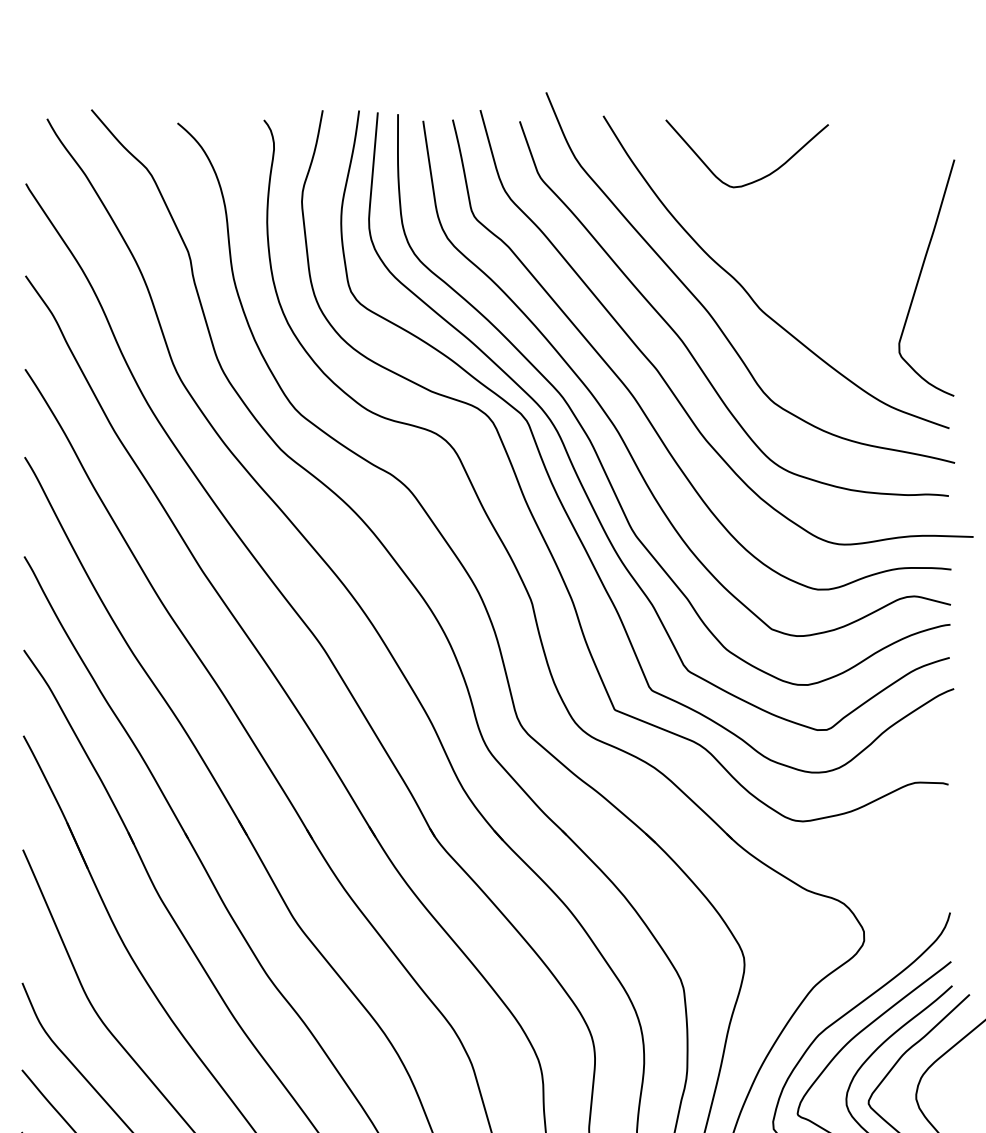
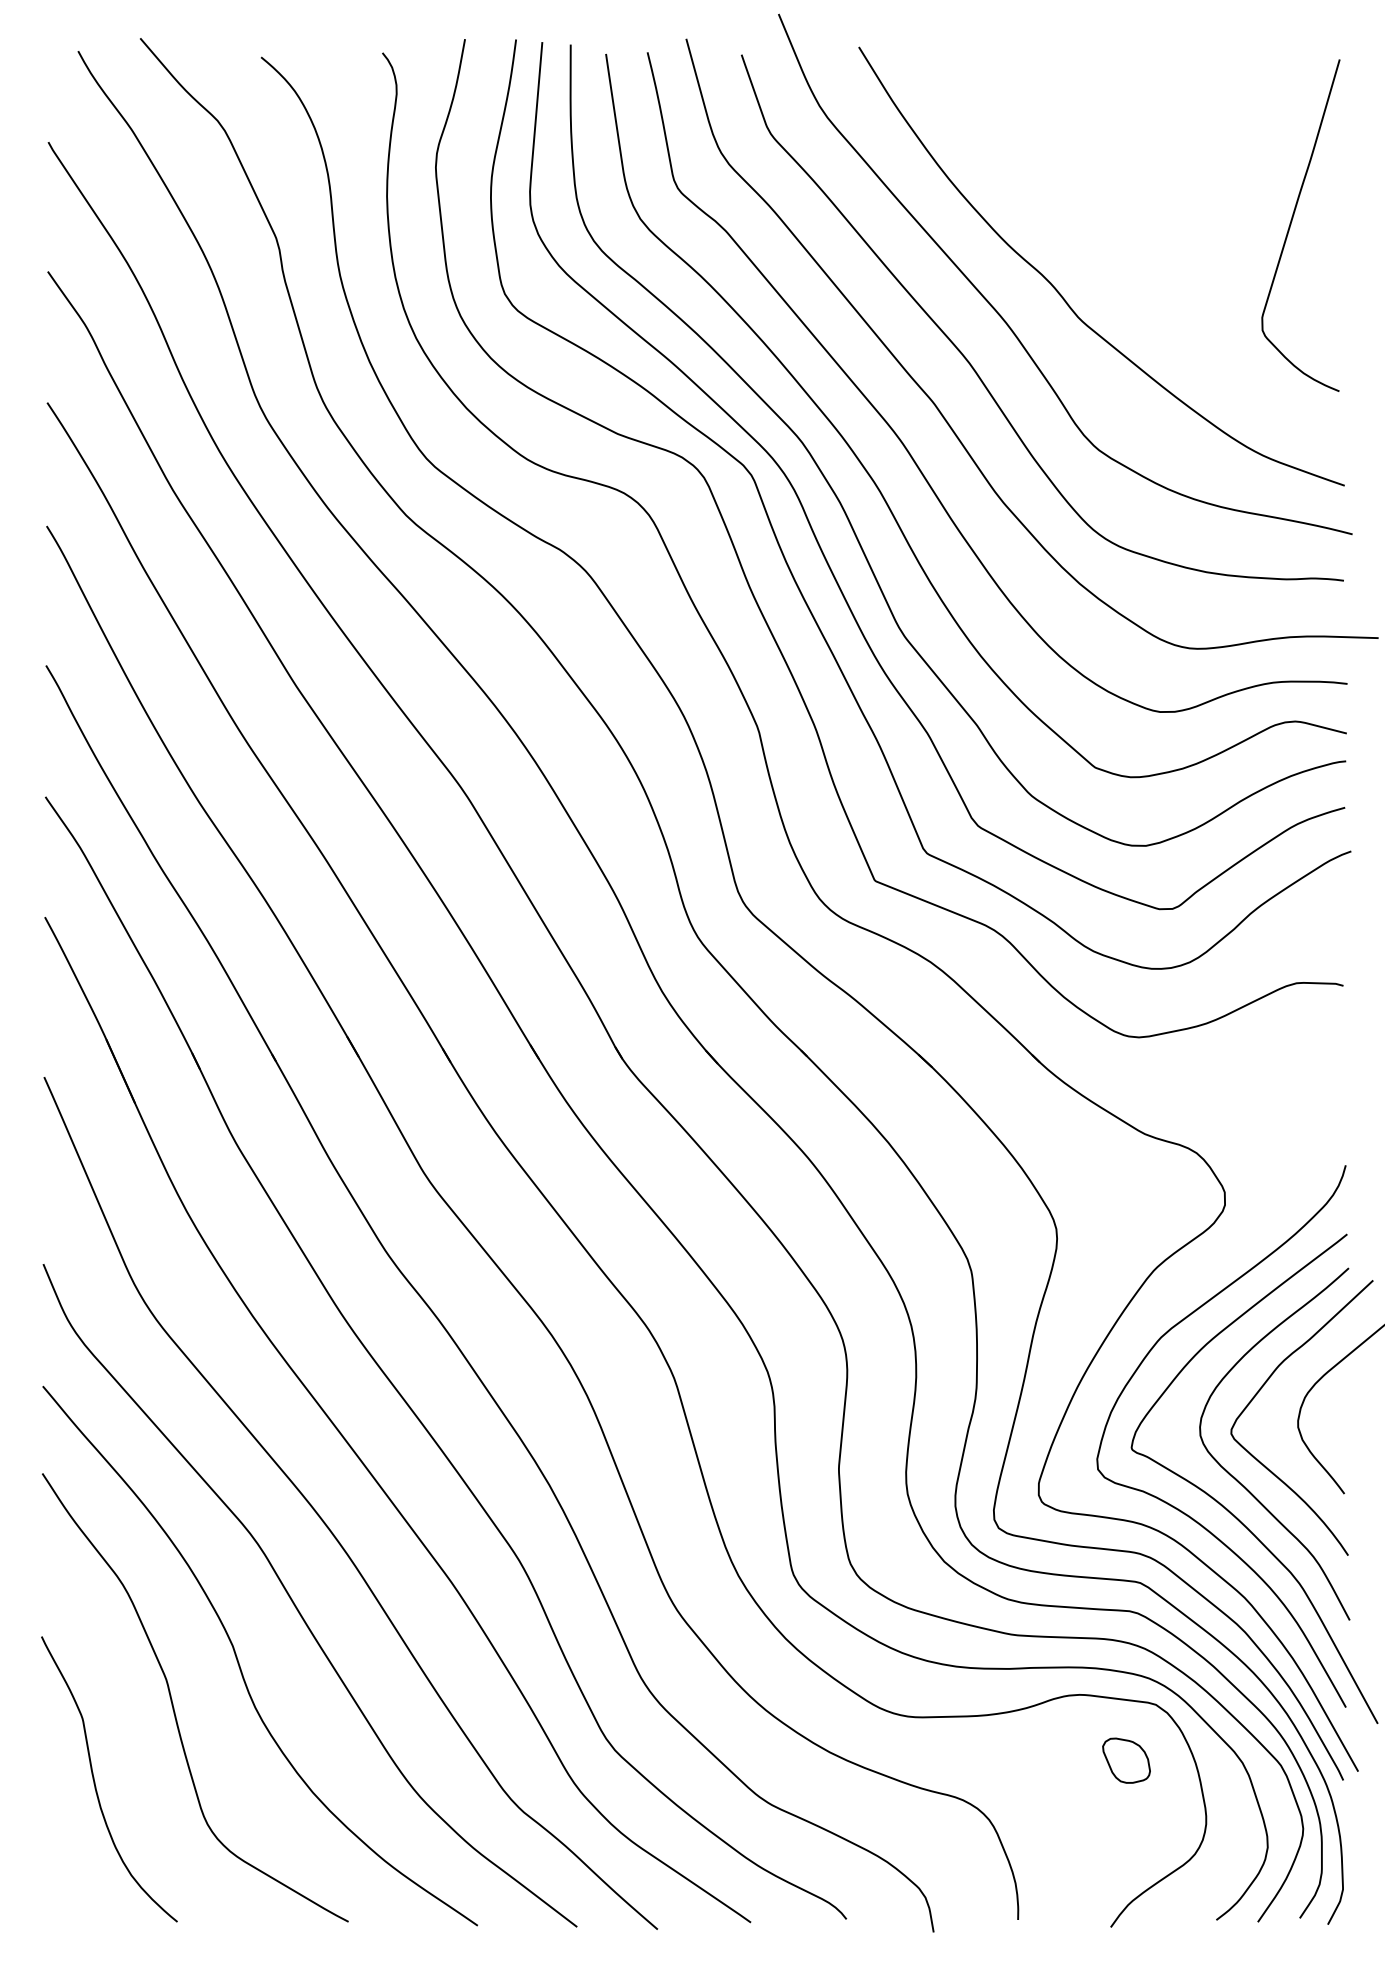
curve: (759, 178) -> (1077, 135), removed
curve: (920, 275) -> (1292, 221), moved

